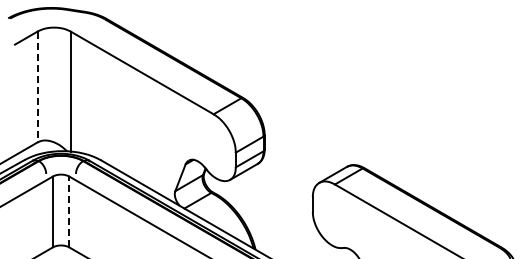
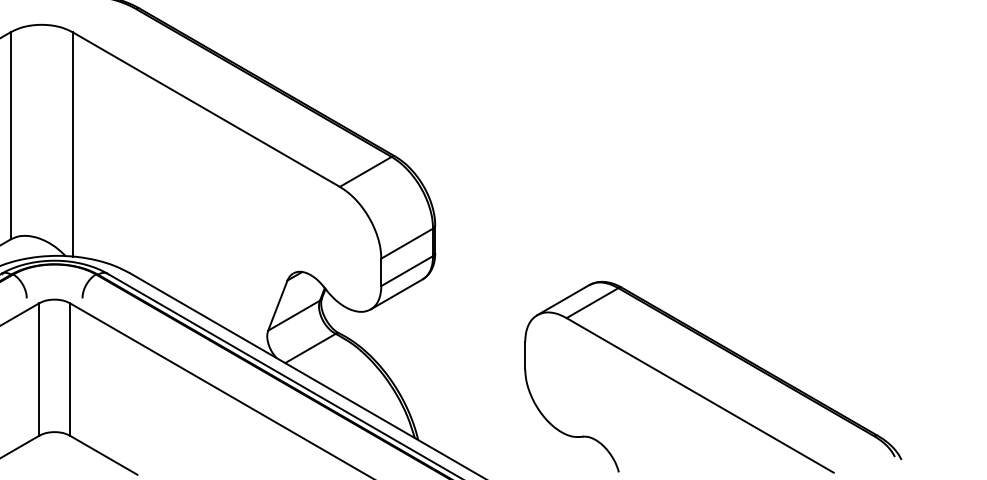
line: (37, 87) -> (10, 136), dashed -> solid
line: (69, 211) -> (70, 368), dashed -> solid

